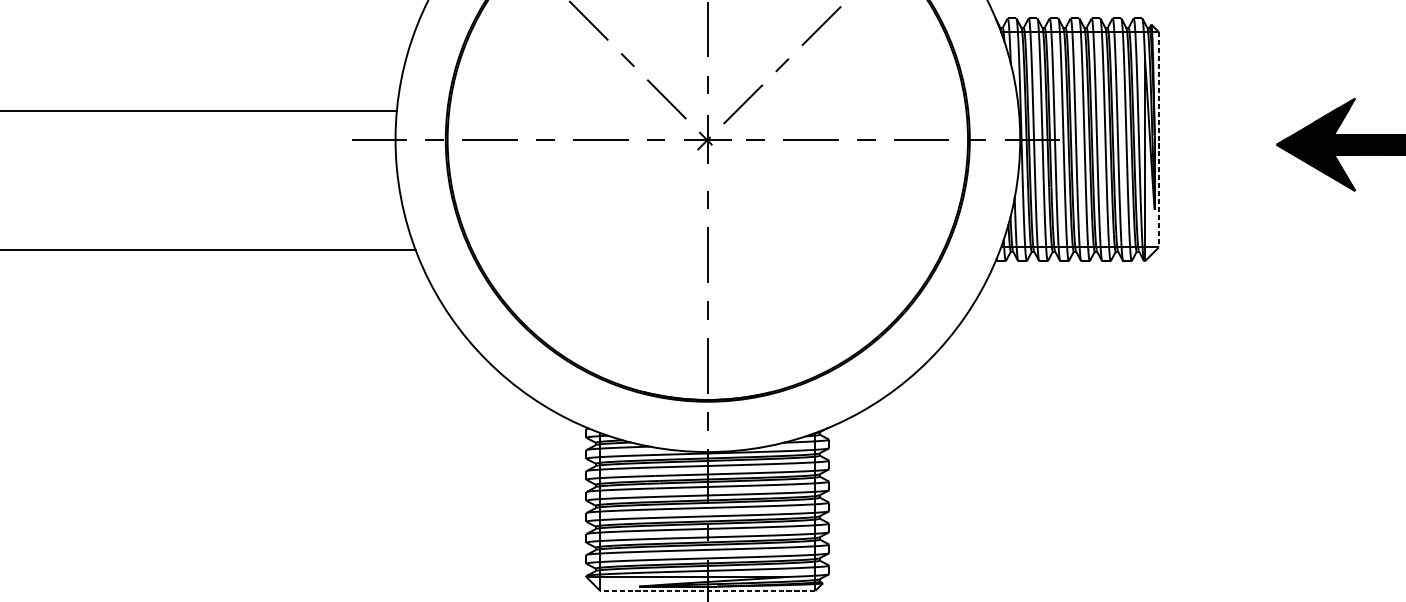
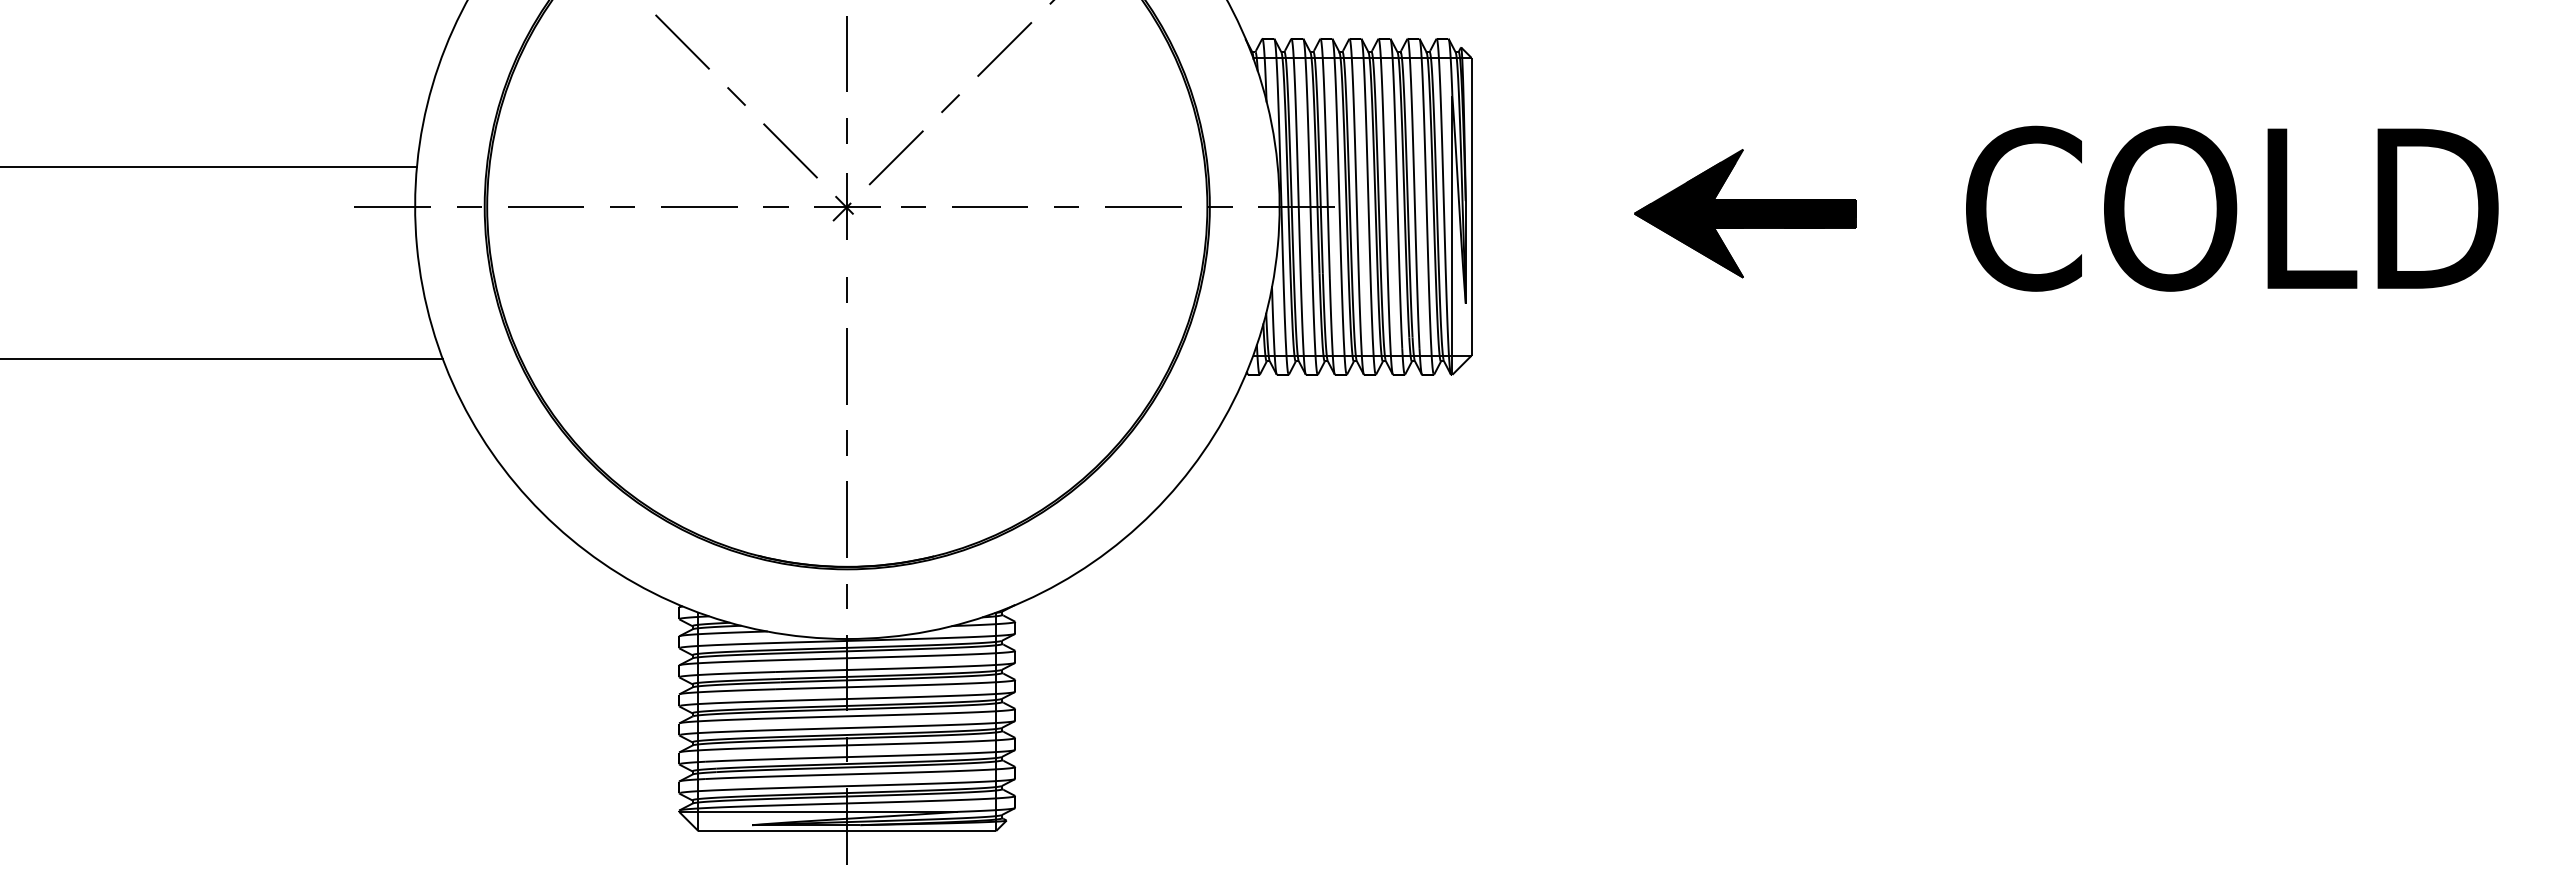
line: (1158, 139) -> (1471, 206), dashed -> solid
line: (707, 591) -> (847, 831), dashed -> solid

